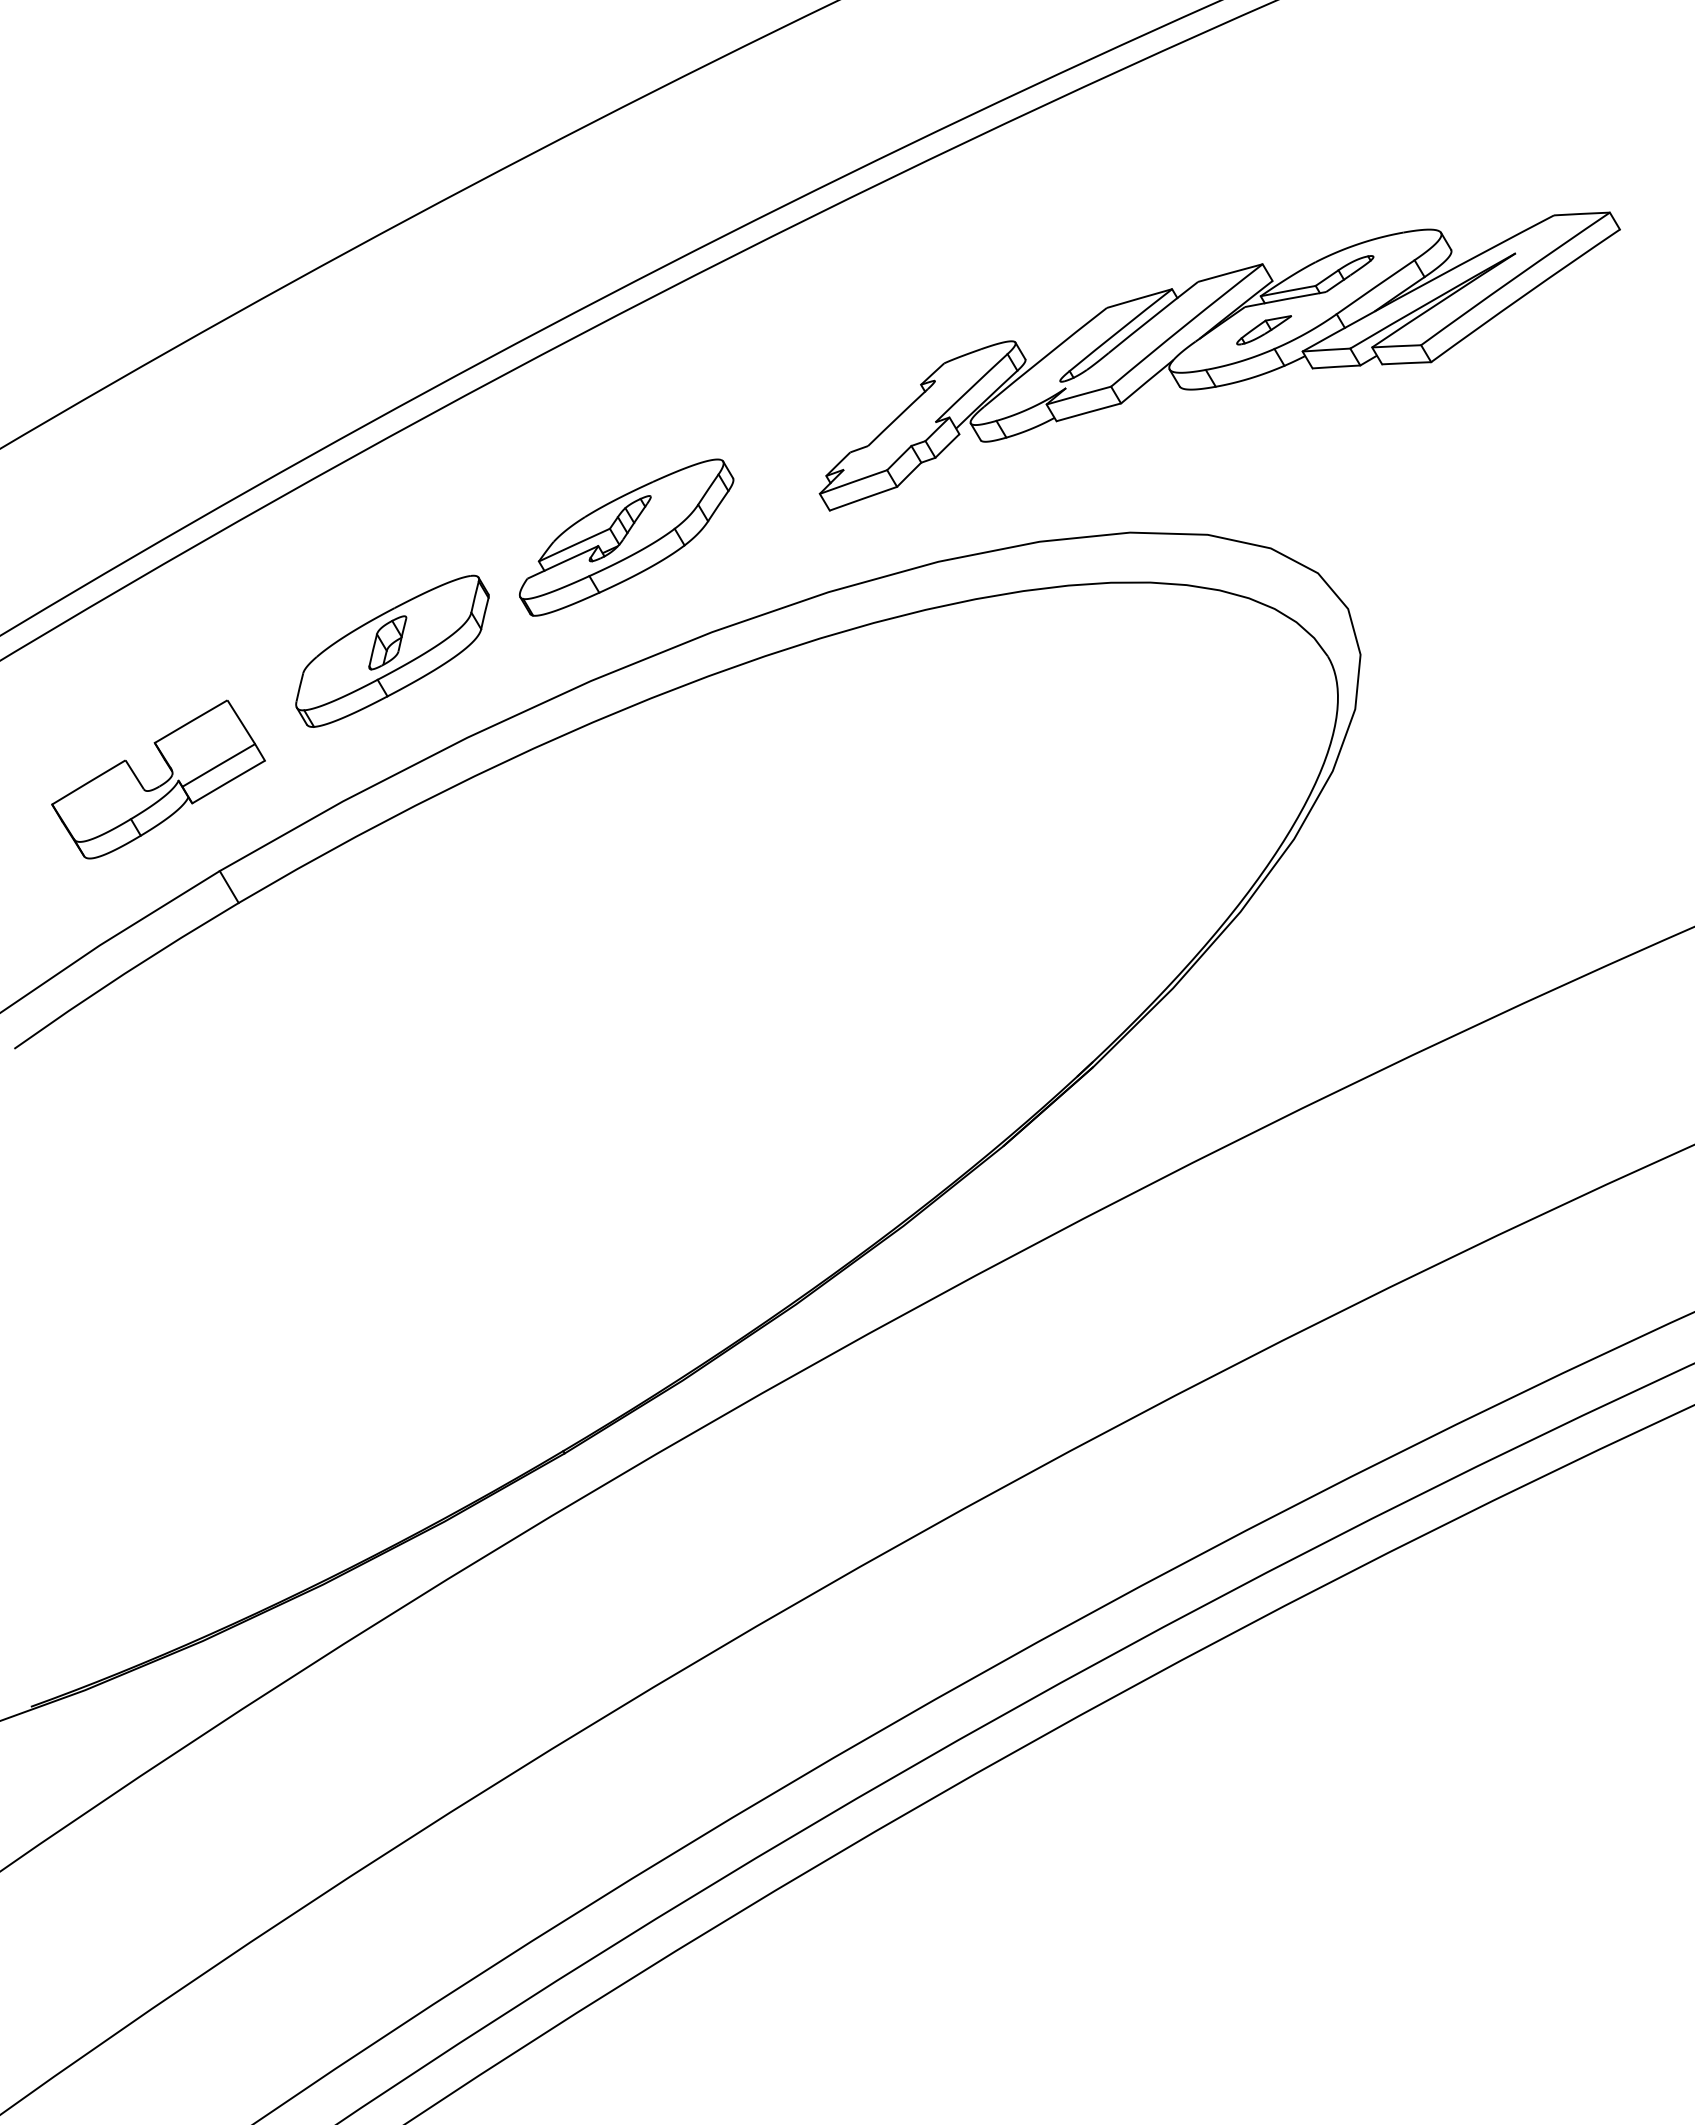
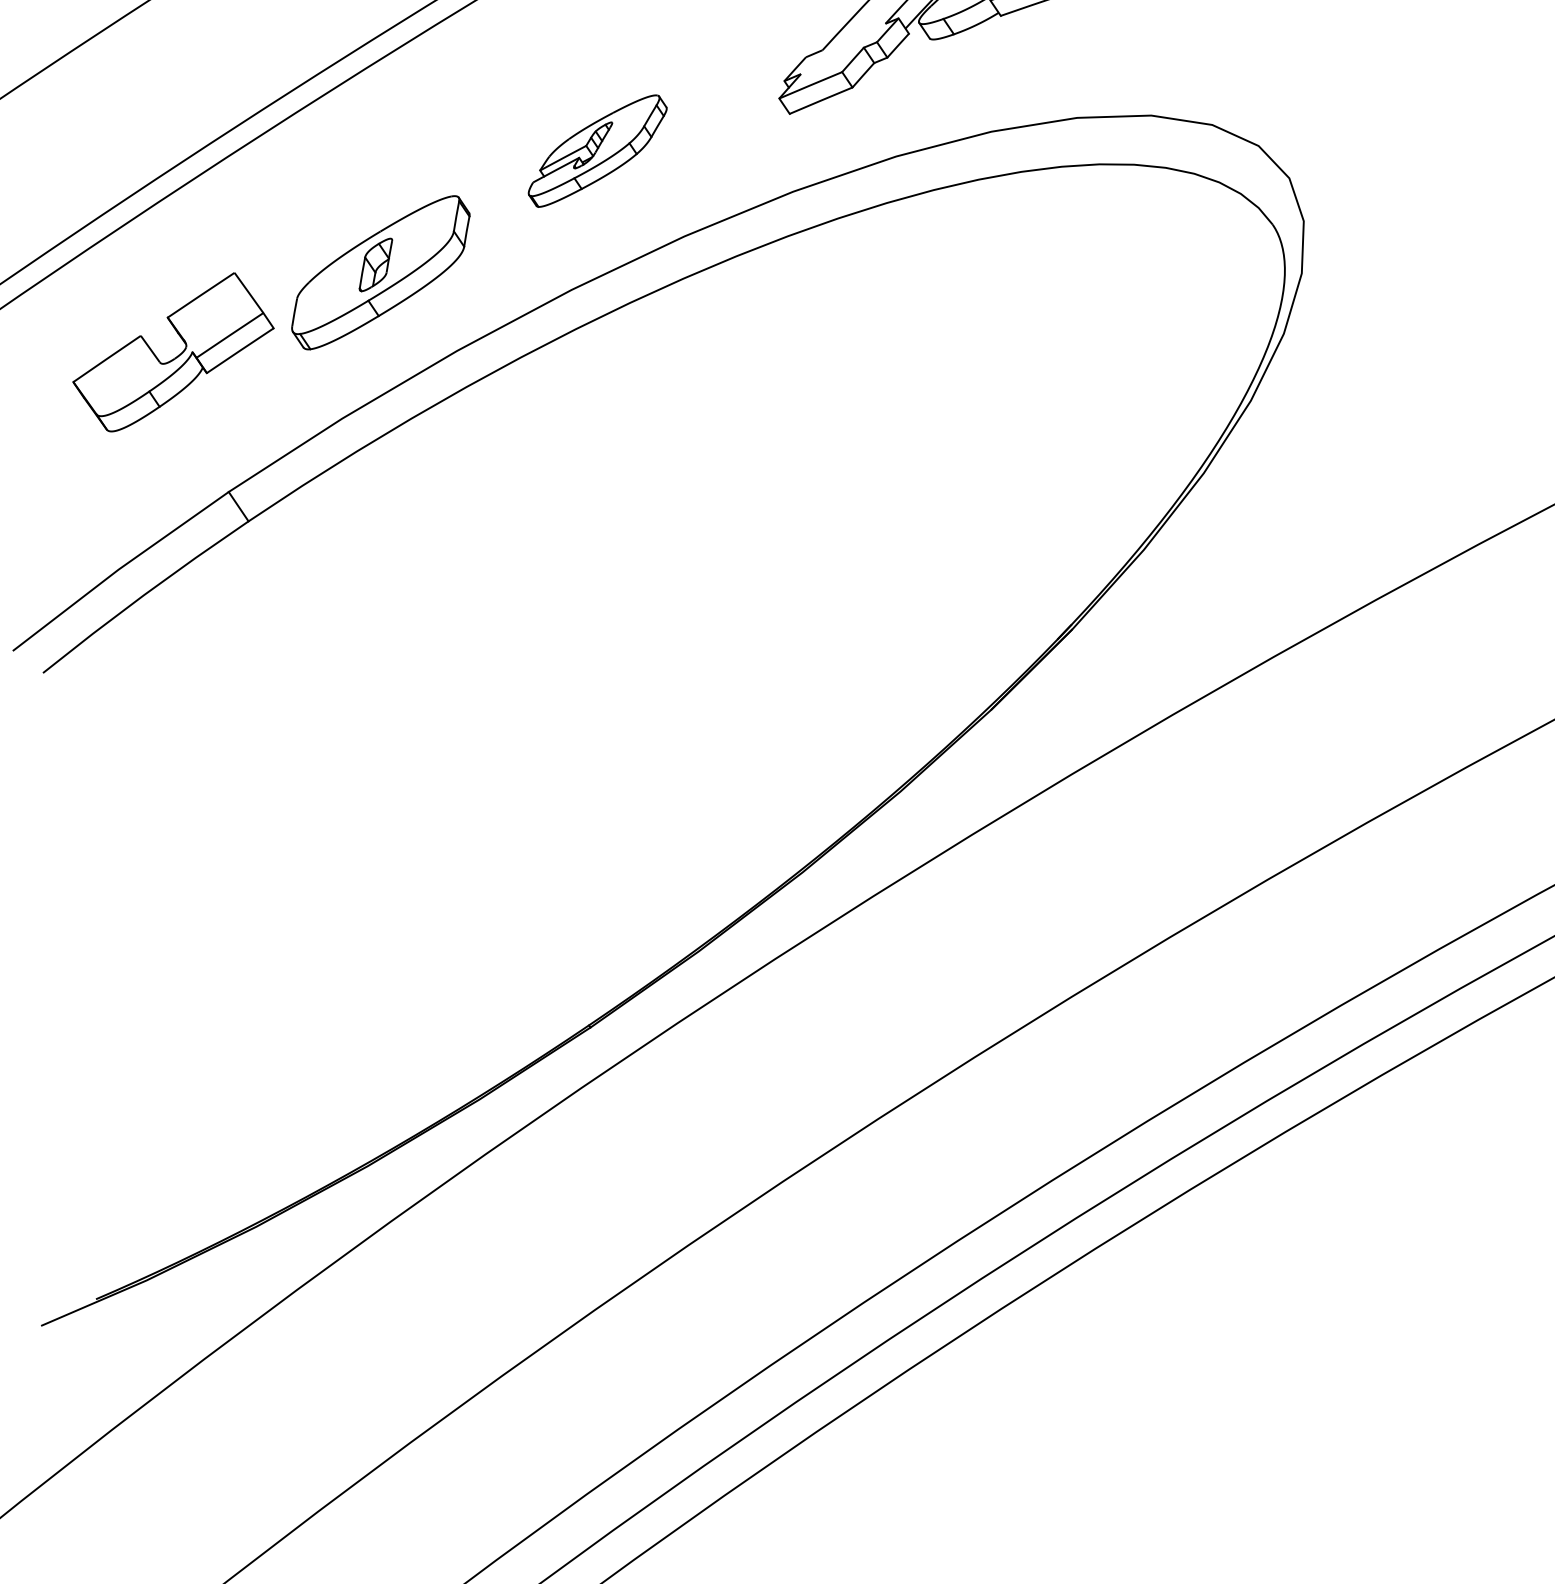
part: (626, 537) -> (597, 151), size x0.7
part: (158, 779) -> (173, 352), moved

